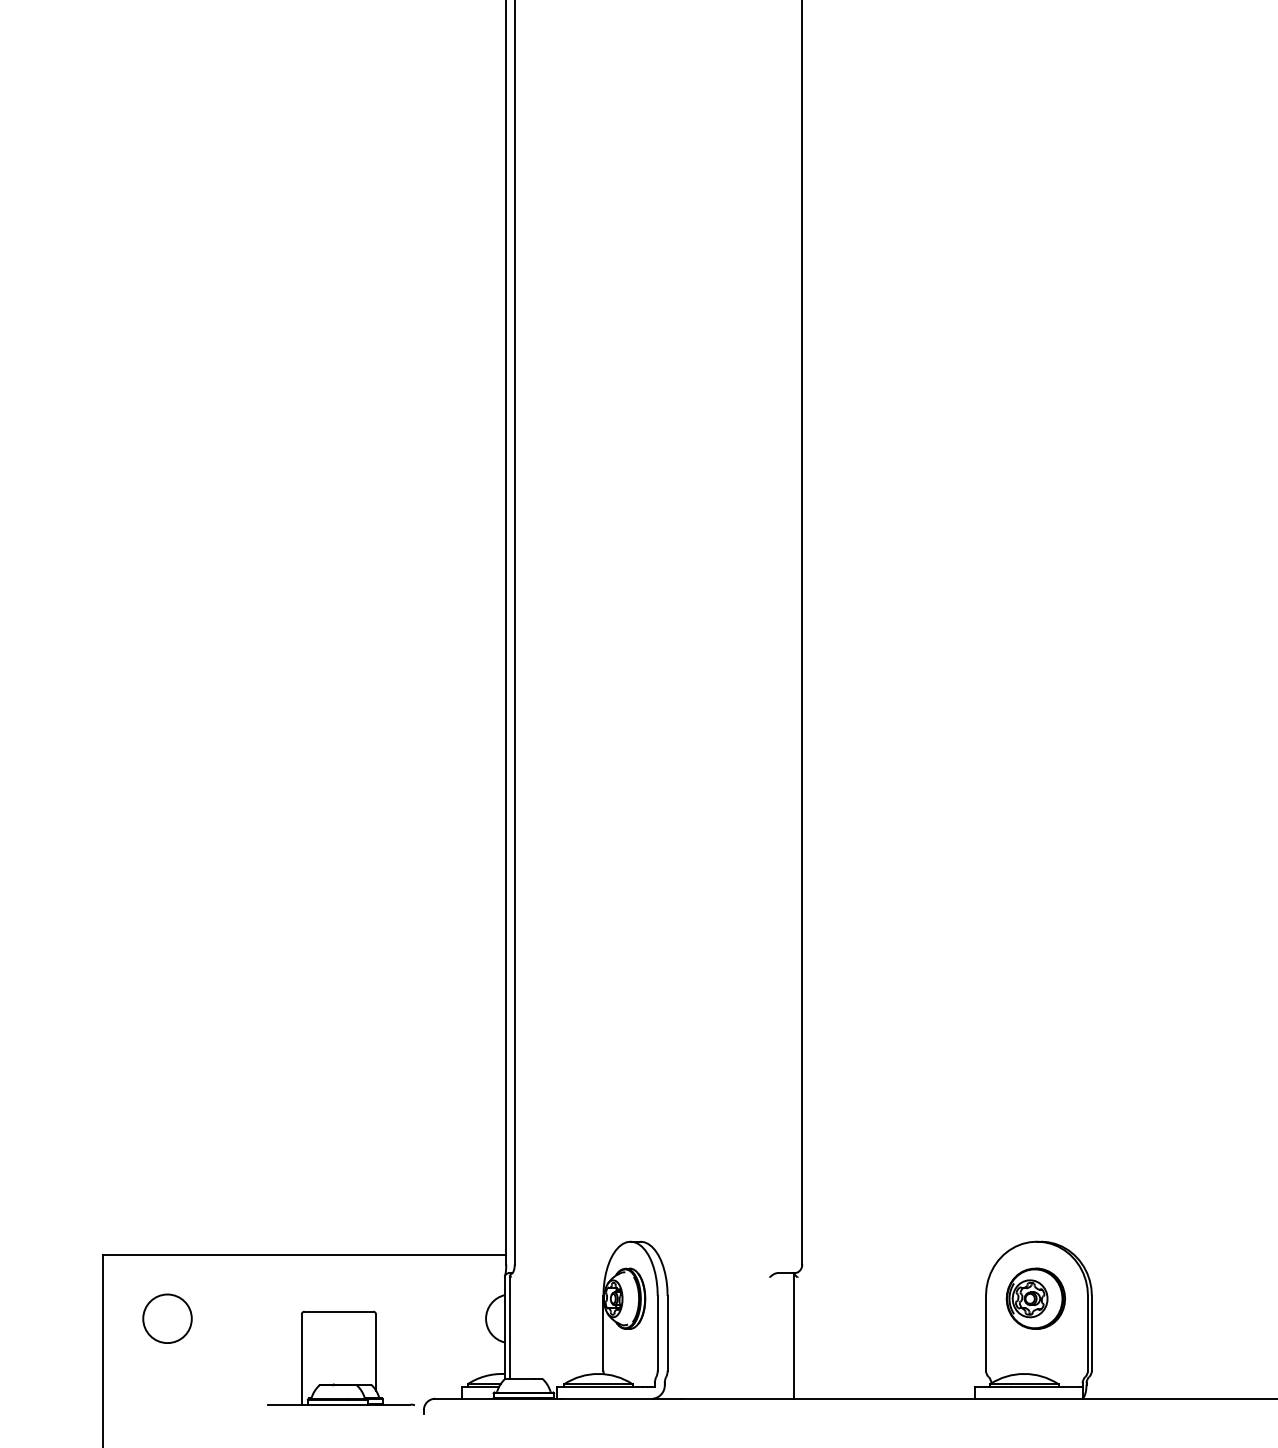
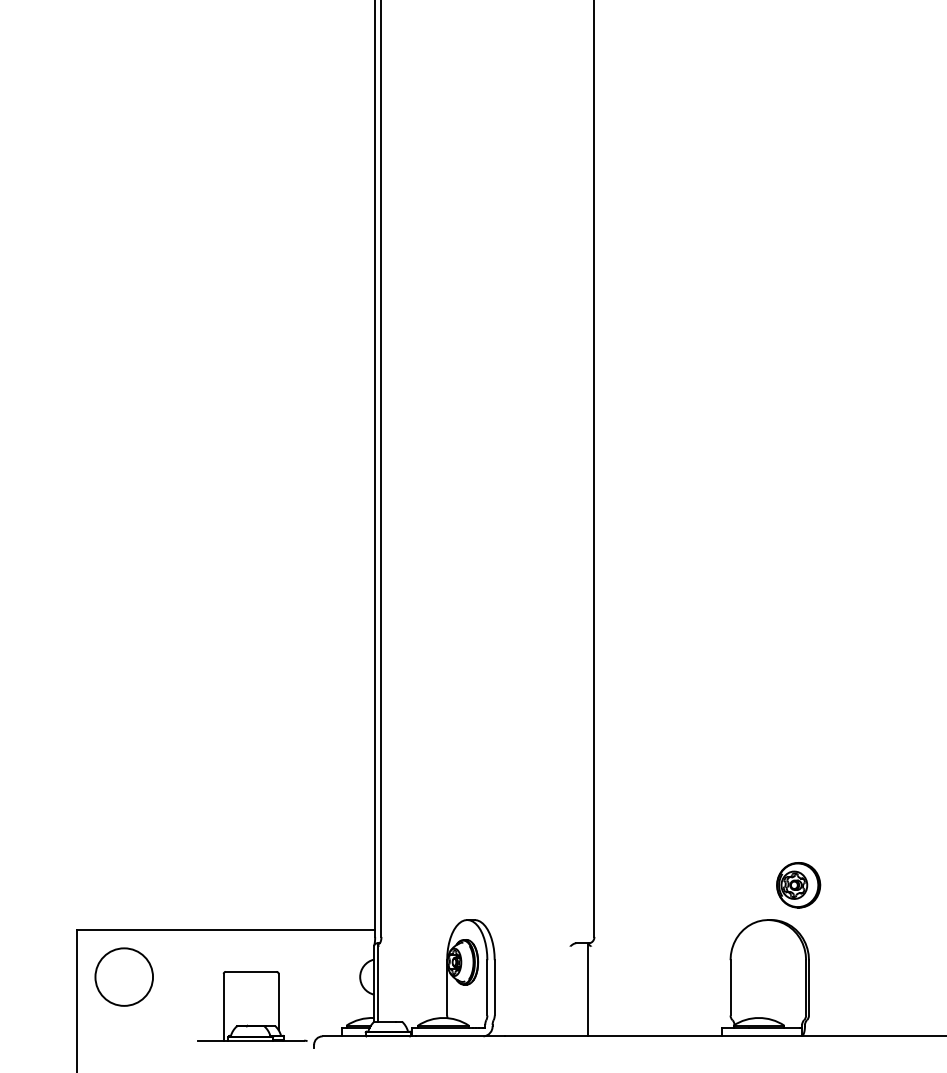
part: (1035, 1298) -> (798, 885), moved
circle: (167, 1318) -> (124, 976), size x1.6

